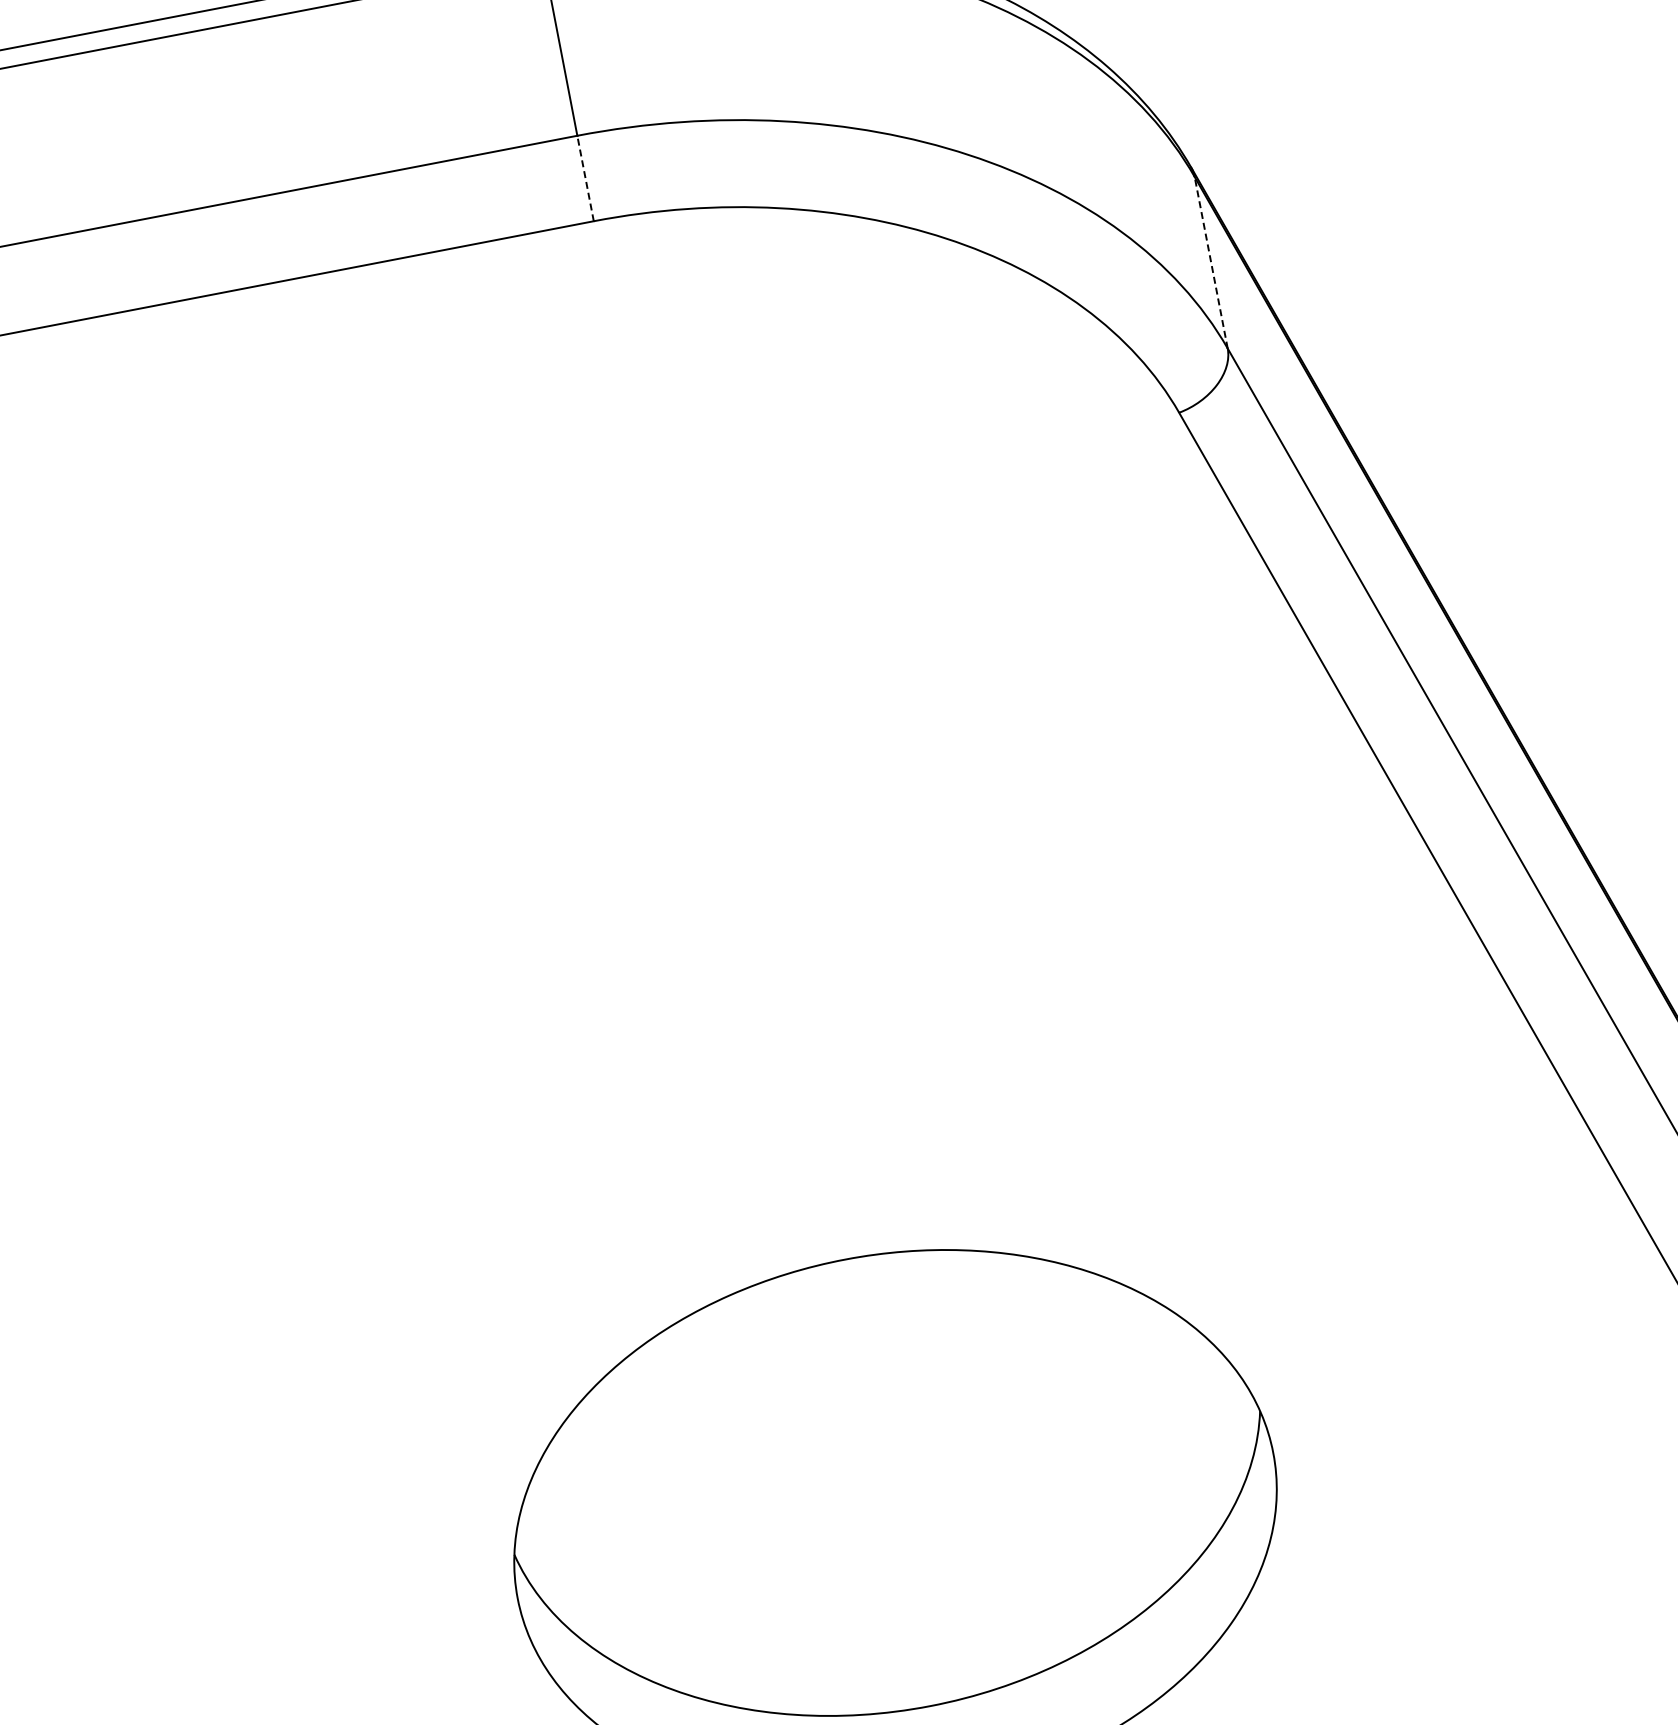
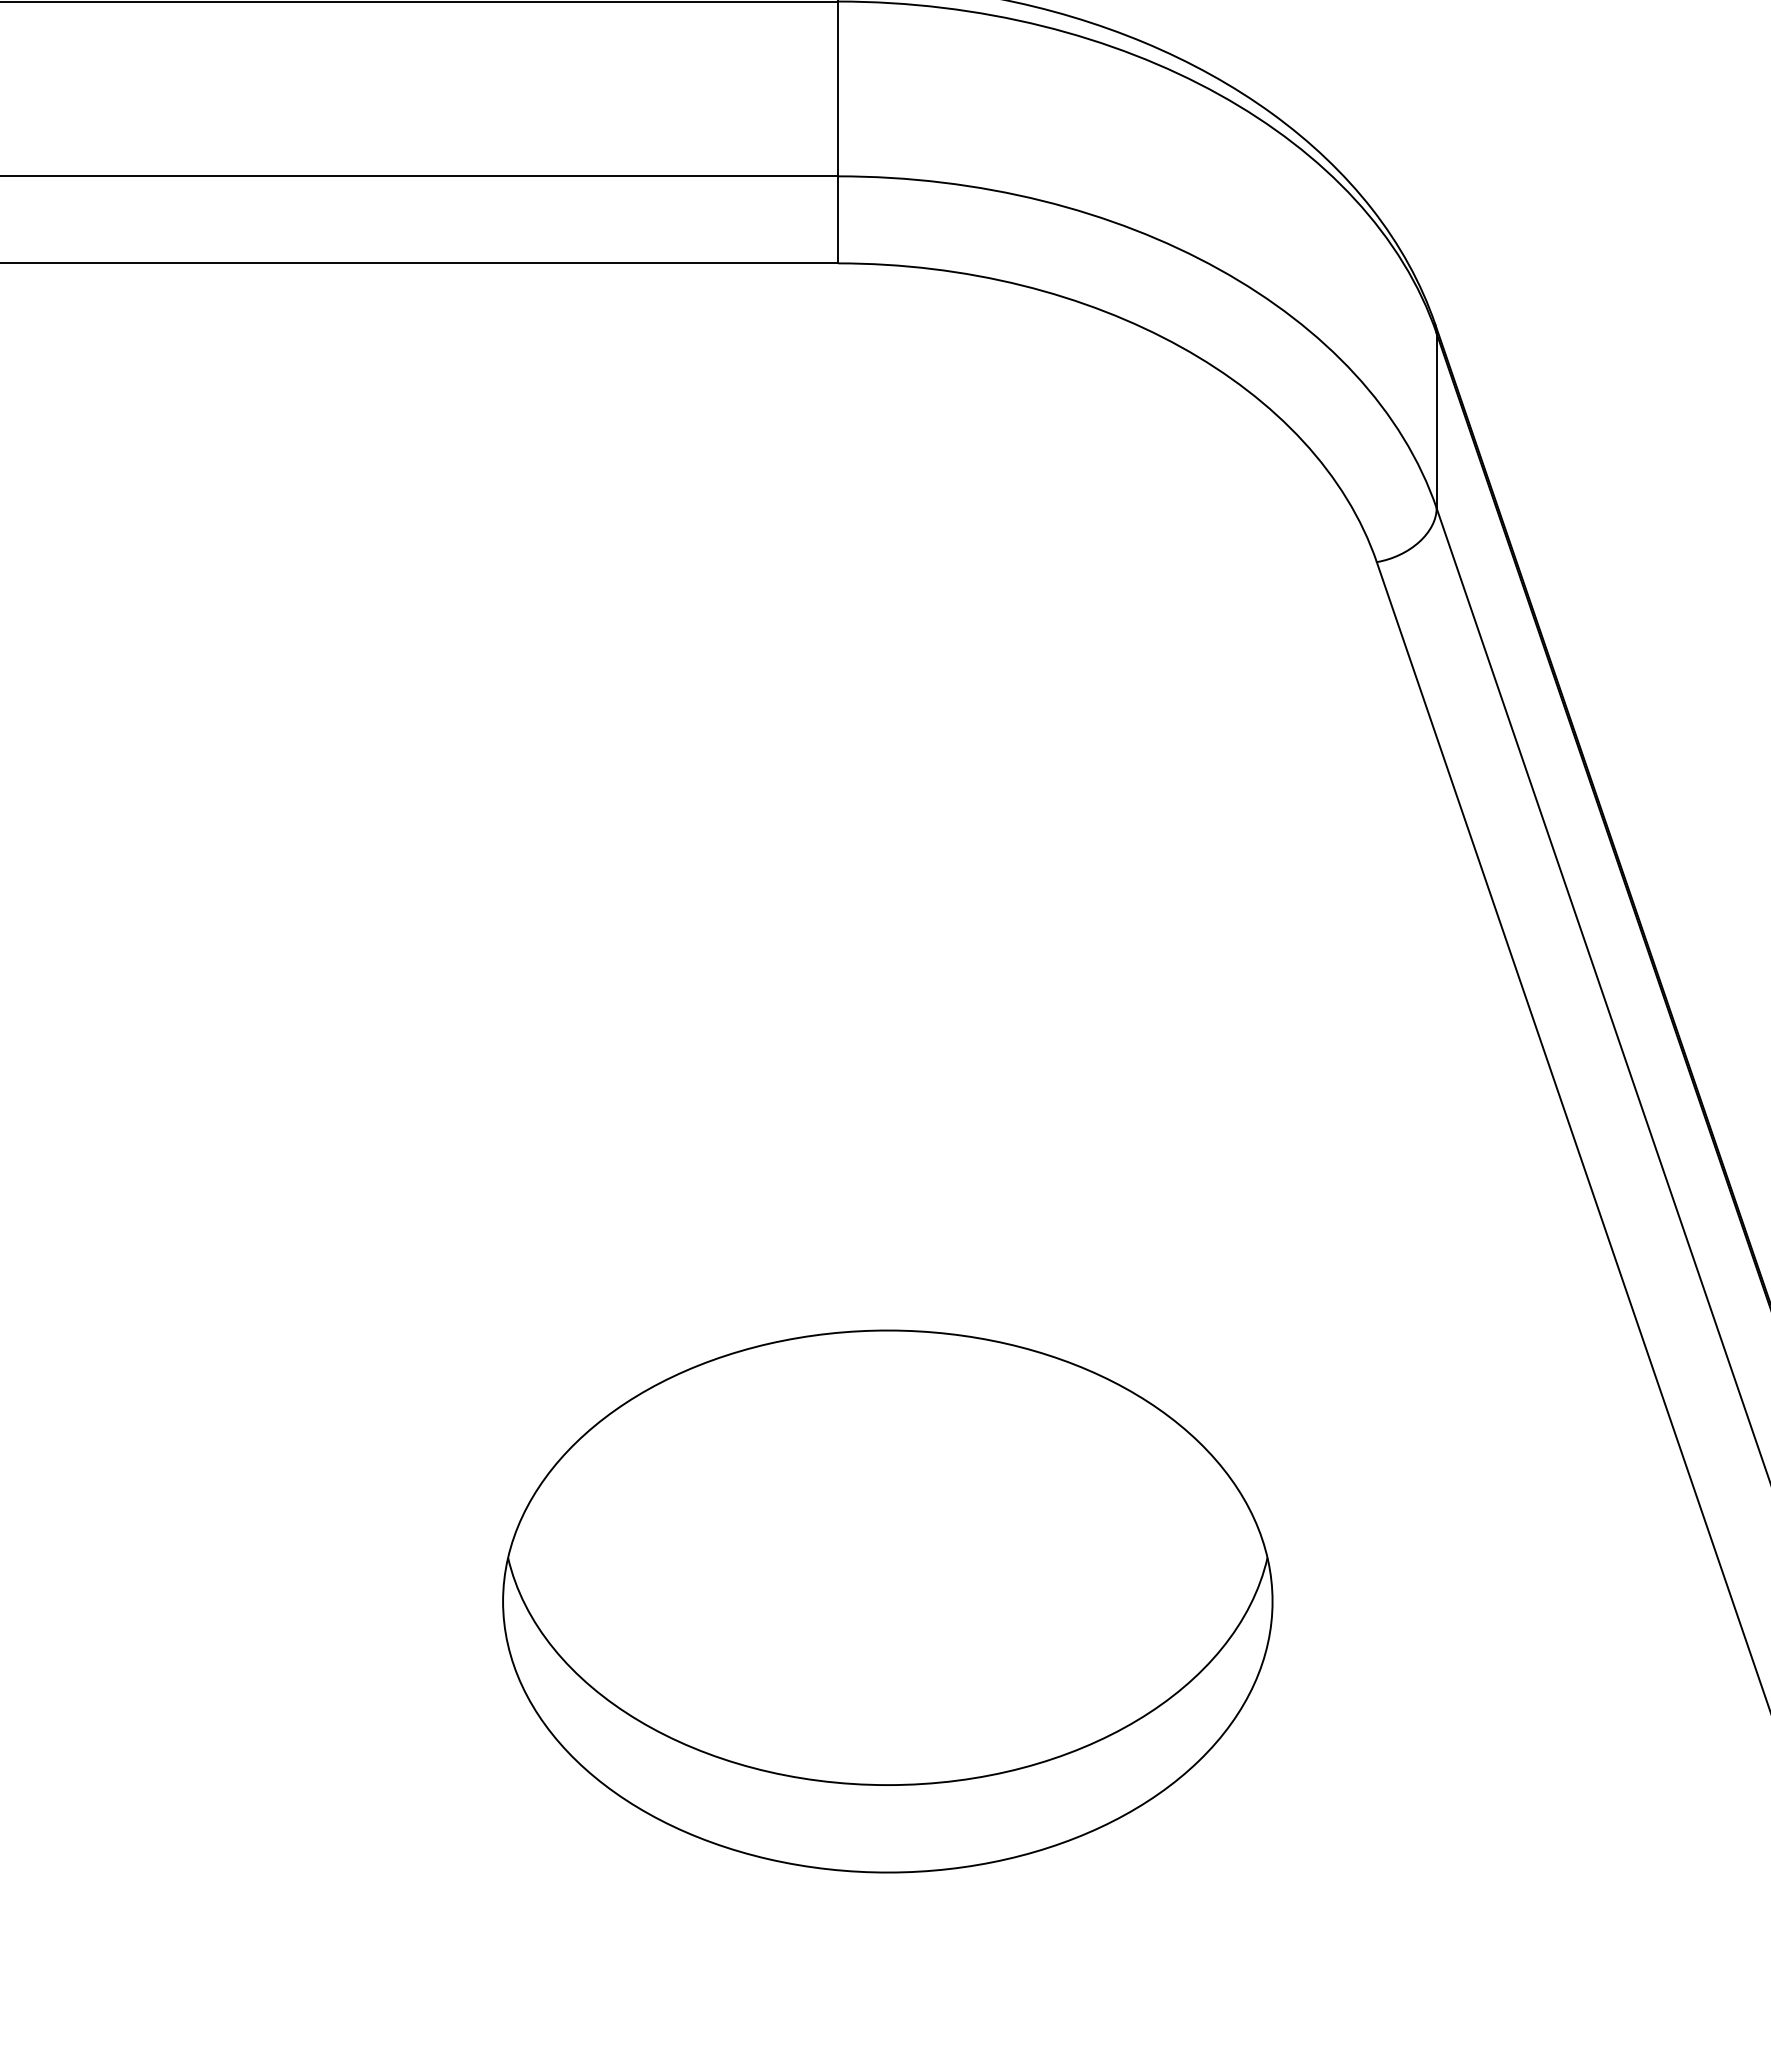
line: (585, 178) -> (838, 219), dashed -> solid
line: (1210, 262) -> (1436, 420), dashed -> solid

